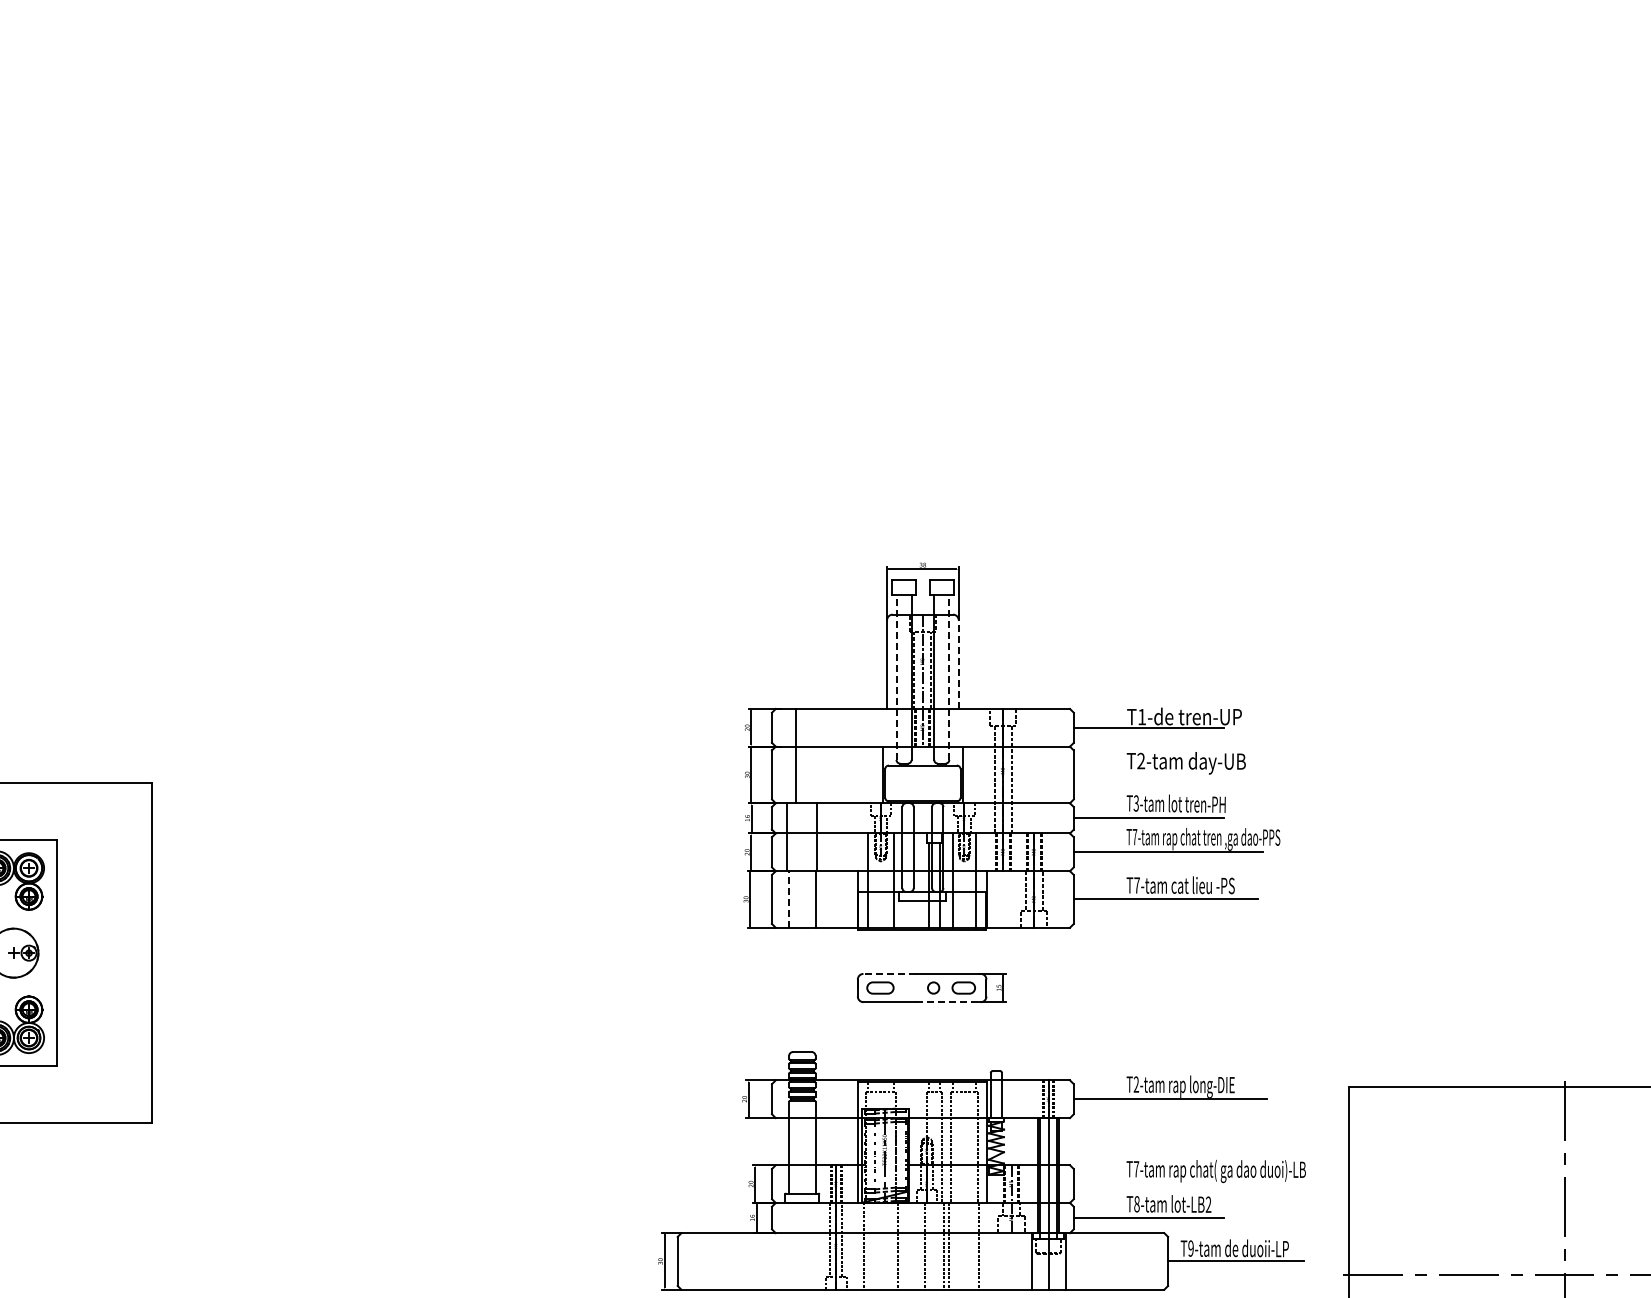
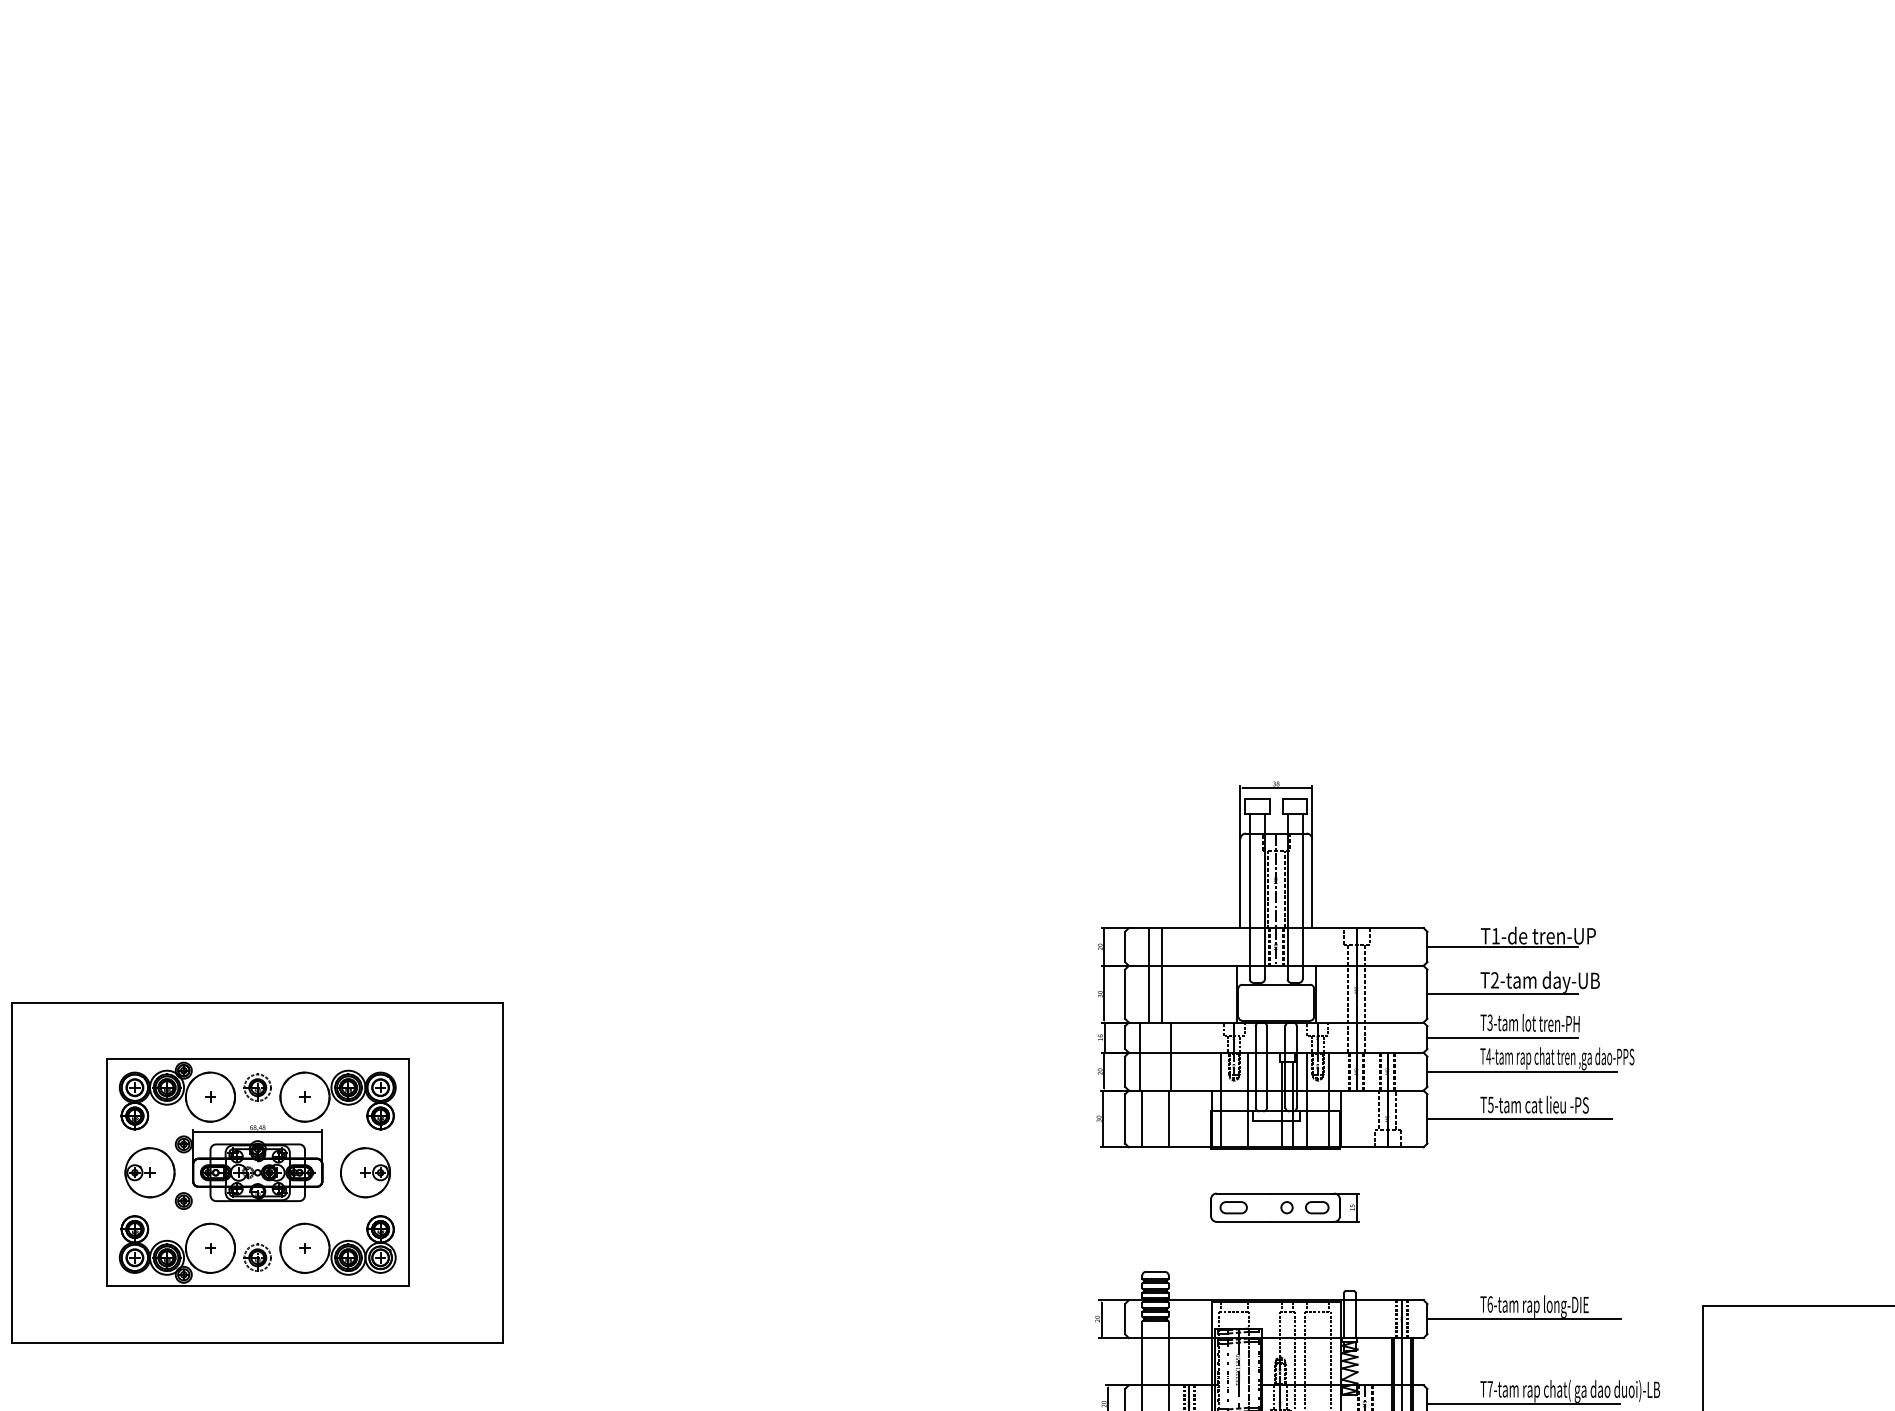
line: (959, 664) -> (1312, 883), dashed -> solid
line: (896, 677) -> (1249, 896), dashed -> solid
line: (949, 677) -> (1302, 896), dashed -> solid
line: (808, 756) -> (1161, 975), added
line: (1148, 775) -> (1502, 994), added
text: (1134, 837) -> (1488, 1056), T7-tam -> T4-tam
text: (1136, 885) -> (1490, 1104), T7-tam -> T5-tam
line: (789, 899) -> (1142, 1118), dashed -> solid
line: (889, 973) -> (1242, 1193), dashed -> solid
line: (949, 1001) -> (1302, 1221), dashed -> solid
text: (1135, 1084) -> (1489, 1304), T2-tam -> T6-tam
line: (1169, 1184) -> (1523, 1404), added

